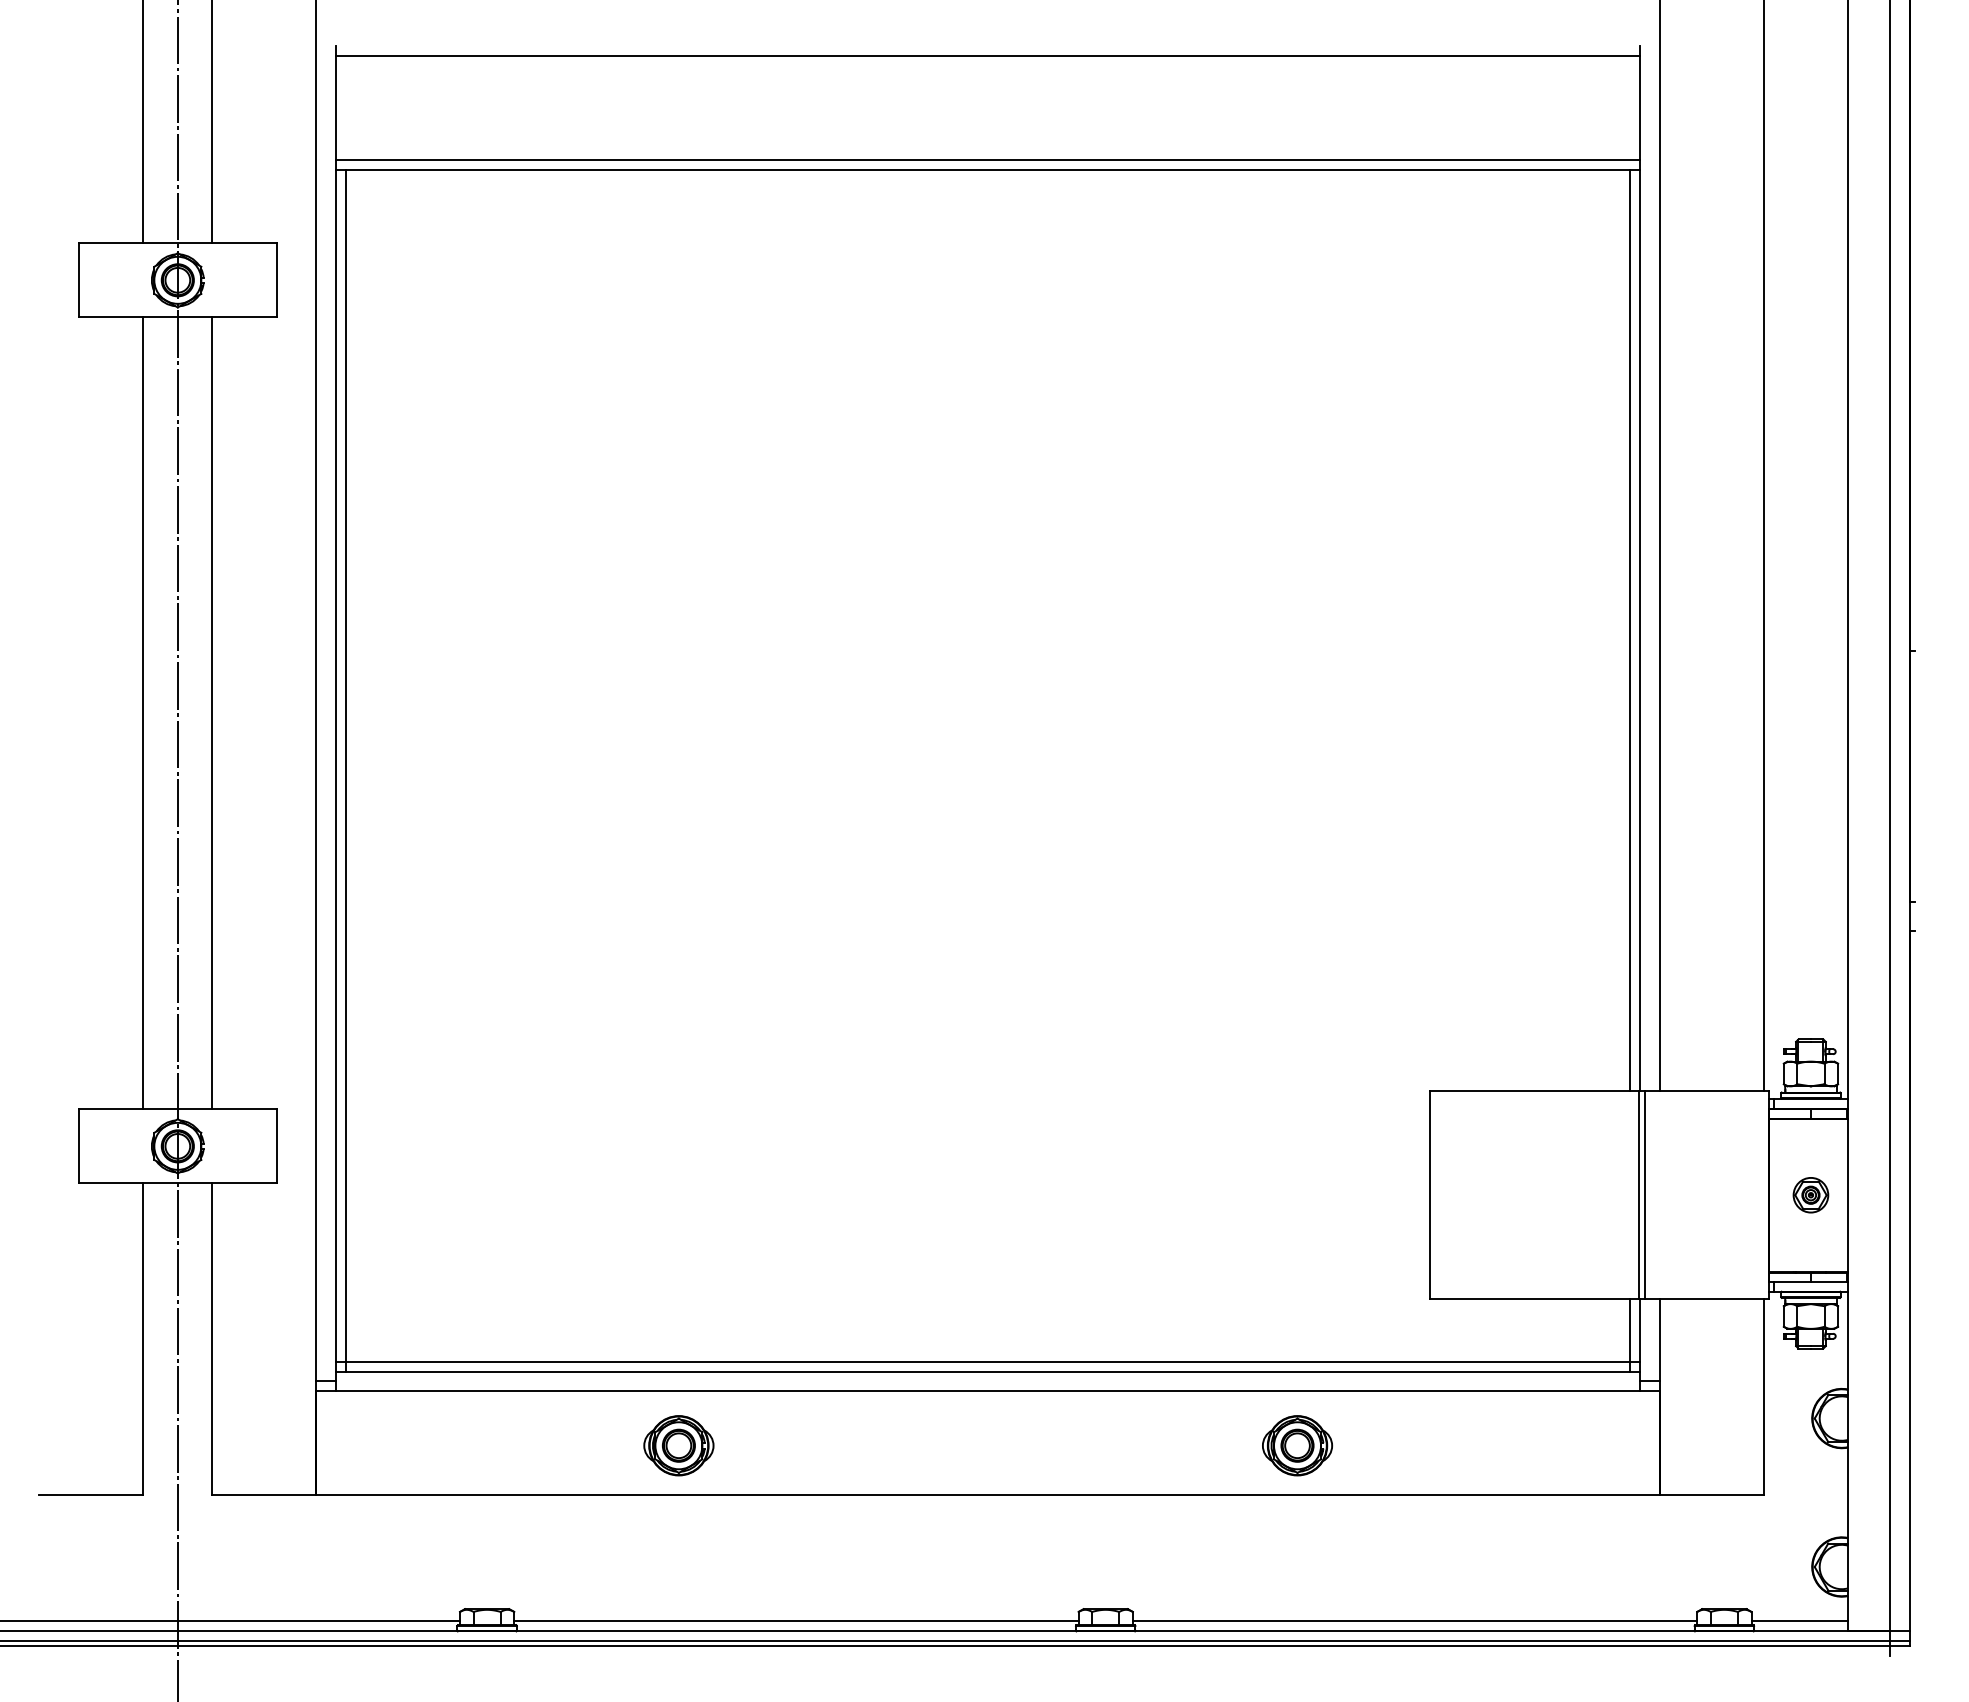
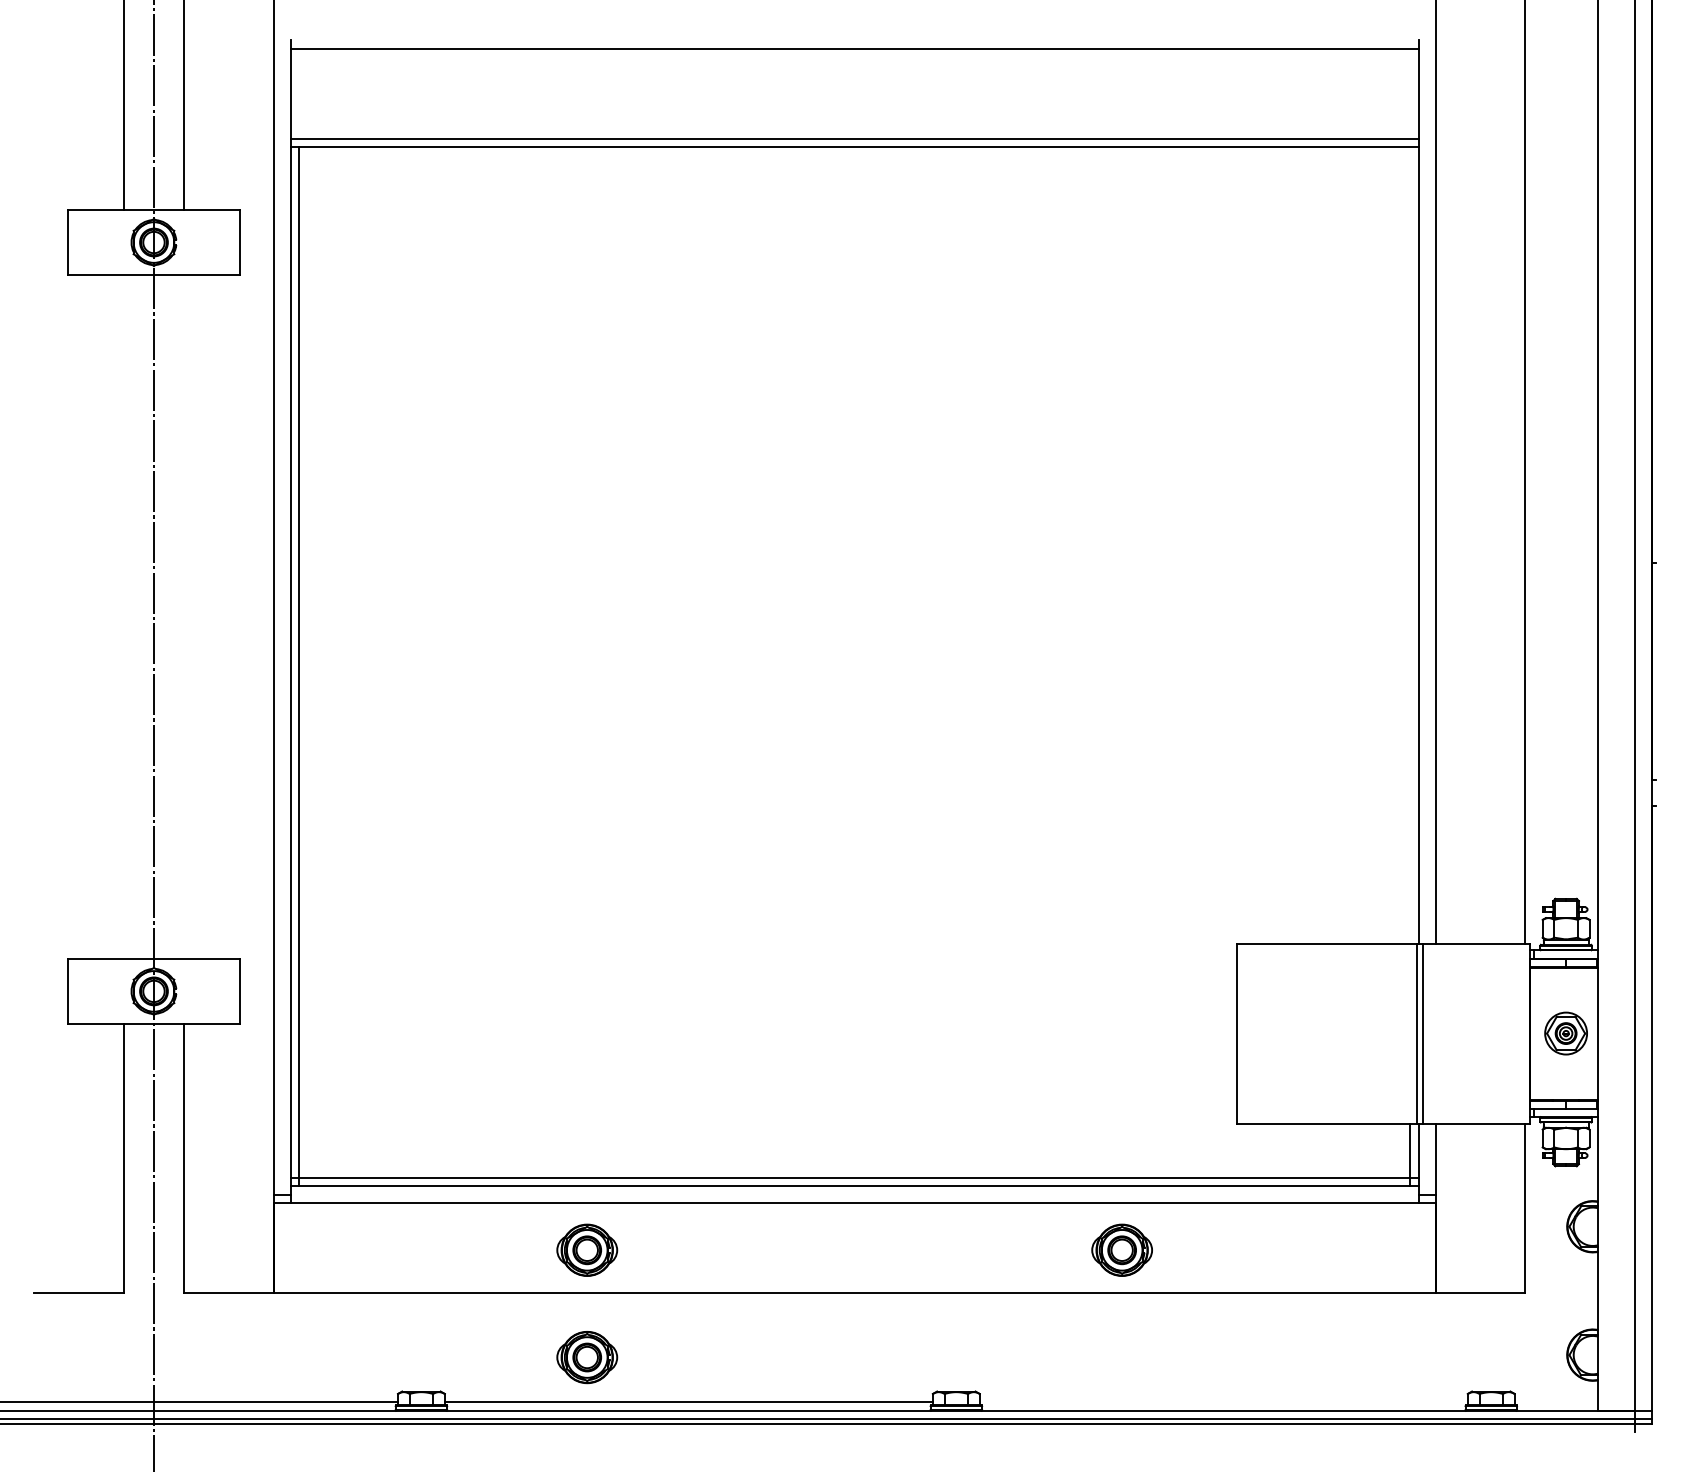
line: (1630, 630) -> (1410, 545), removed
line: (143, 713) -> (124, 617), removed
line: (212, 713) -> (183, 617), removed
part: (1810, 1195) -> (1565, 1033), size x1.4
part: (678, 1569) -> (586, 1357), added
line: (1414, 1621) -> (1223, 1402), removed
line: (1799, 1621) -> (1556, 1402), removed

